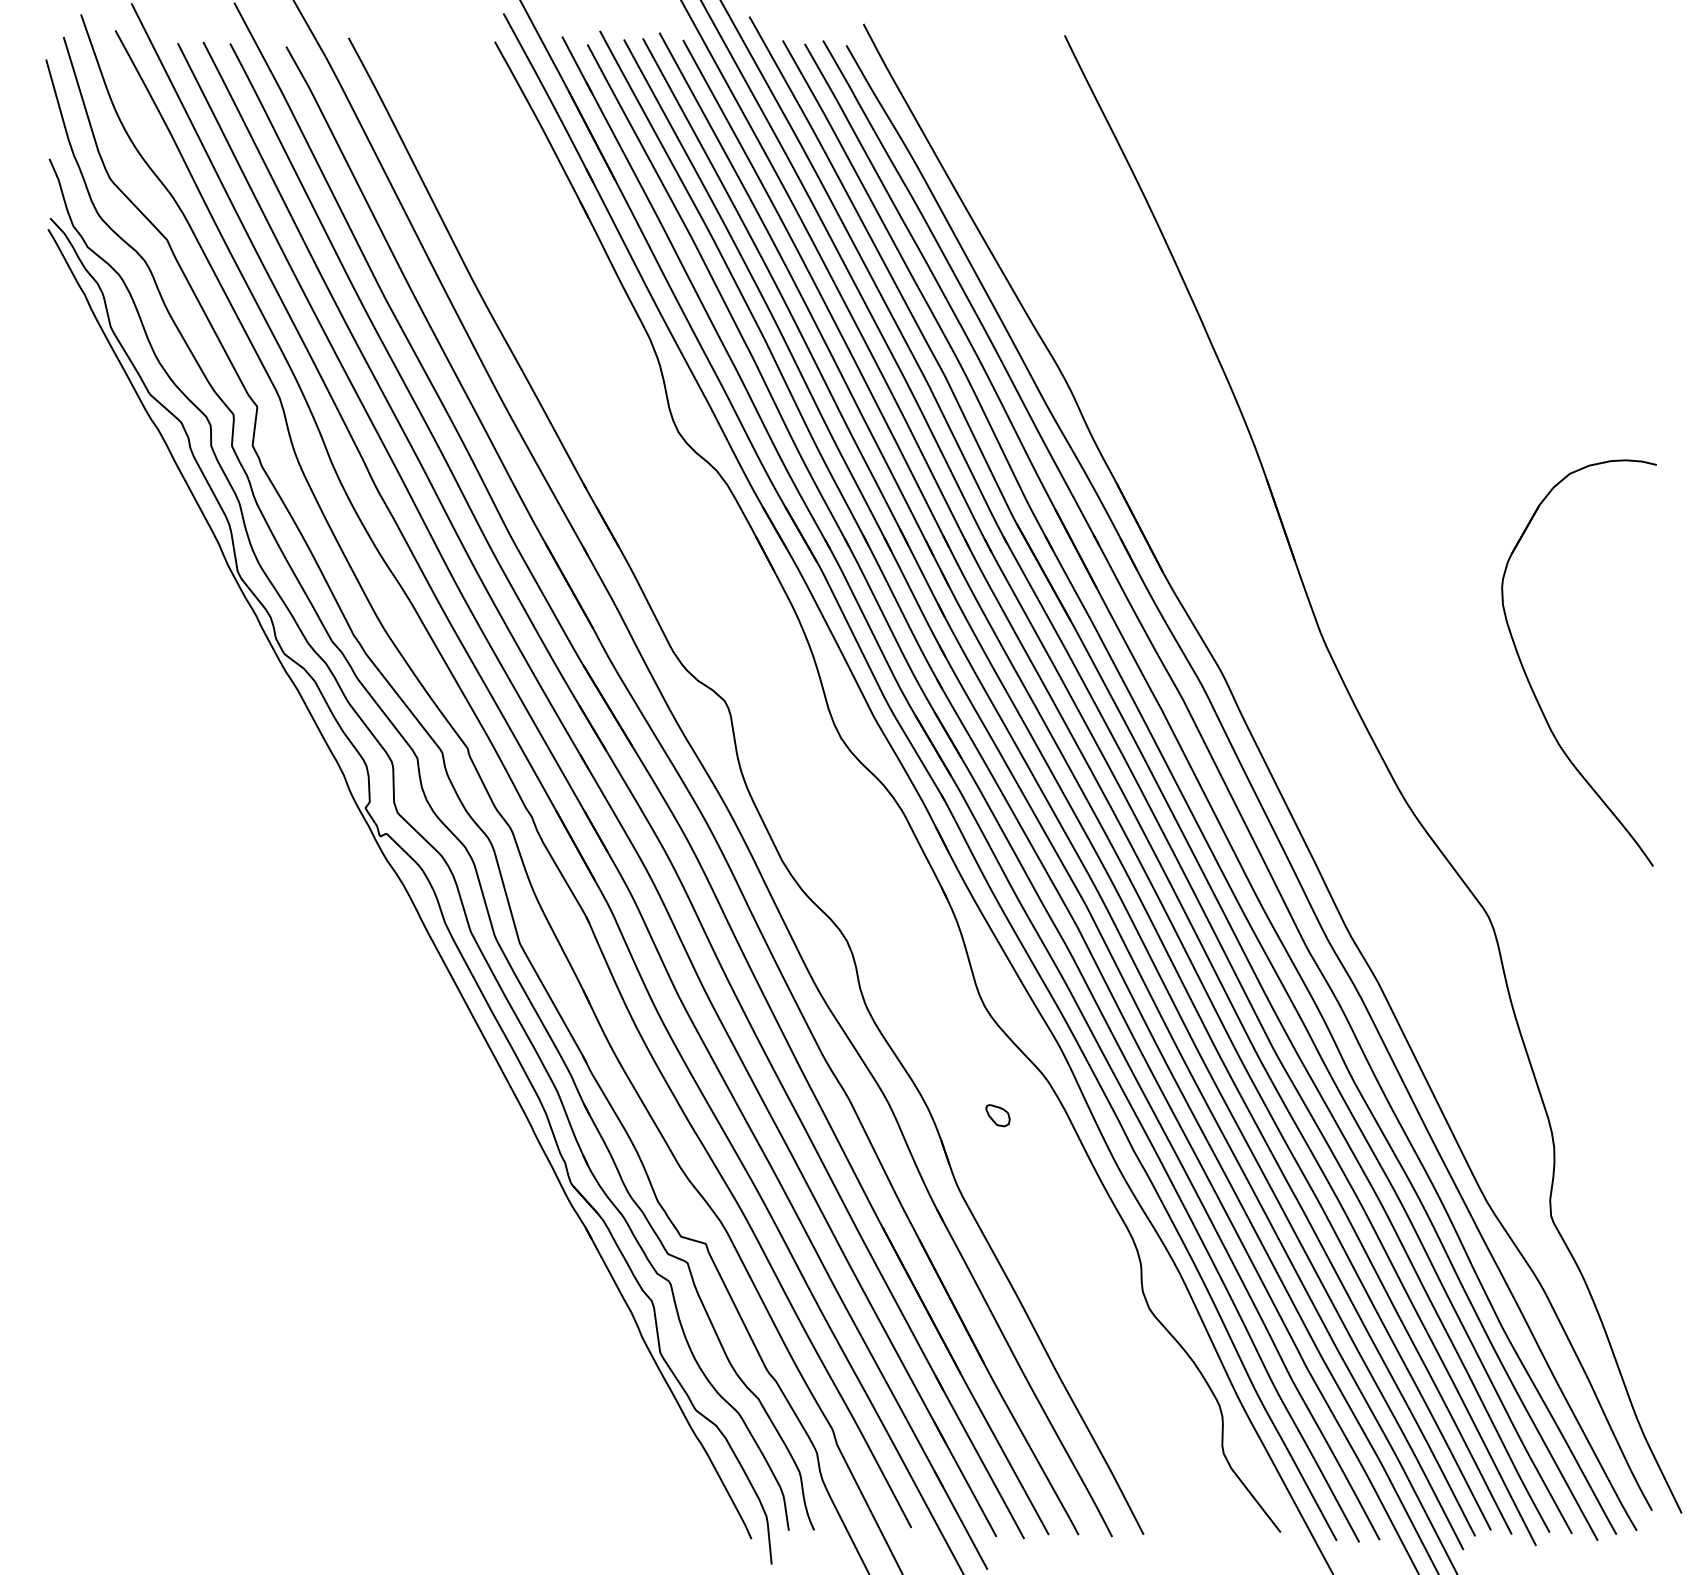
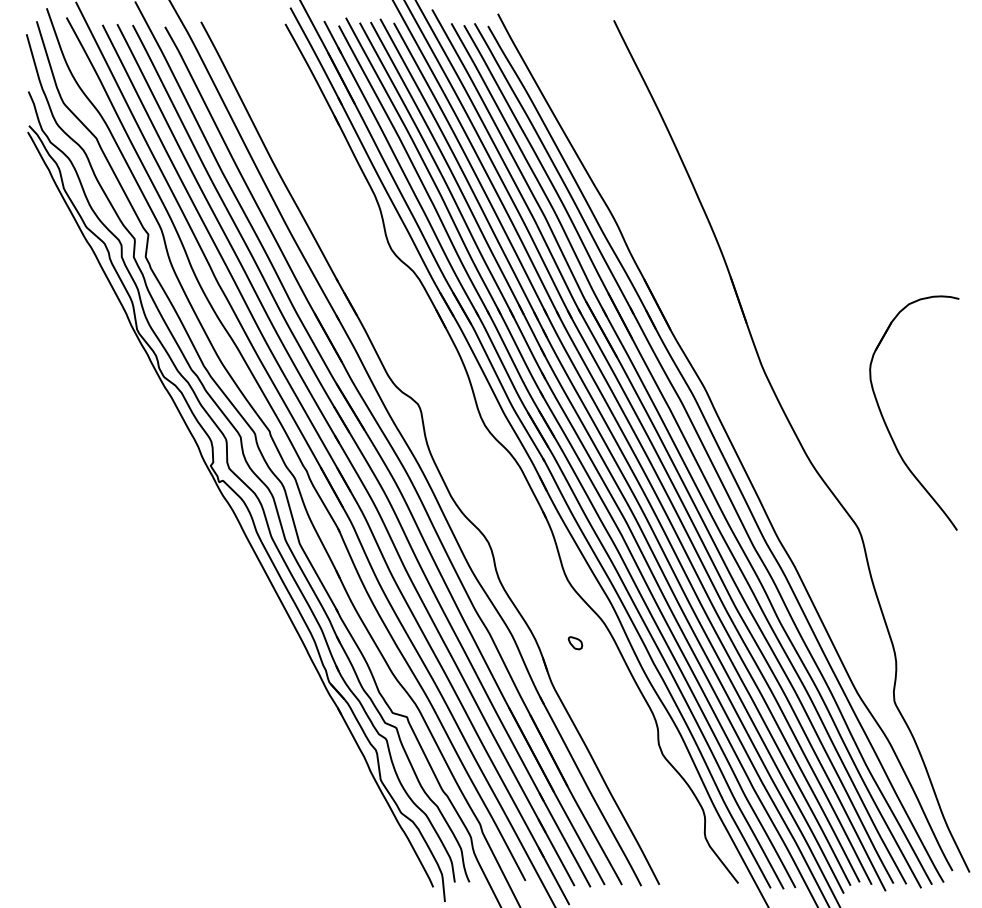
part: (1532, 684) -> (887, 425), moved

